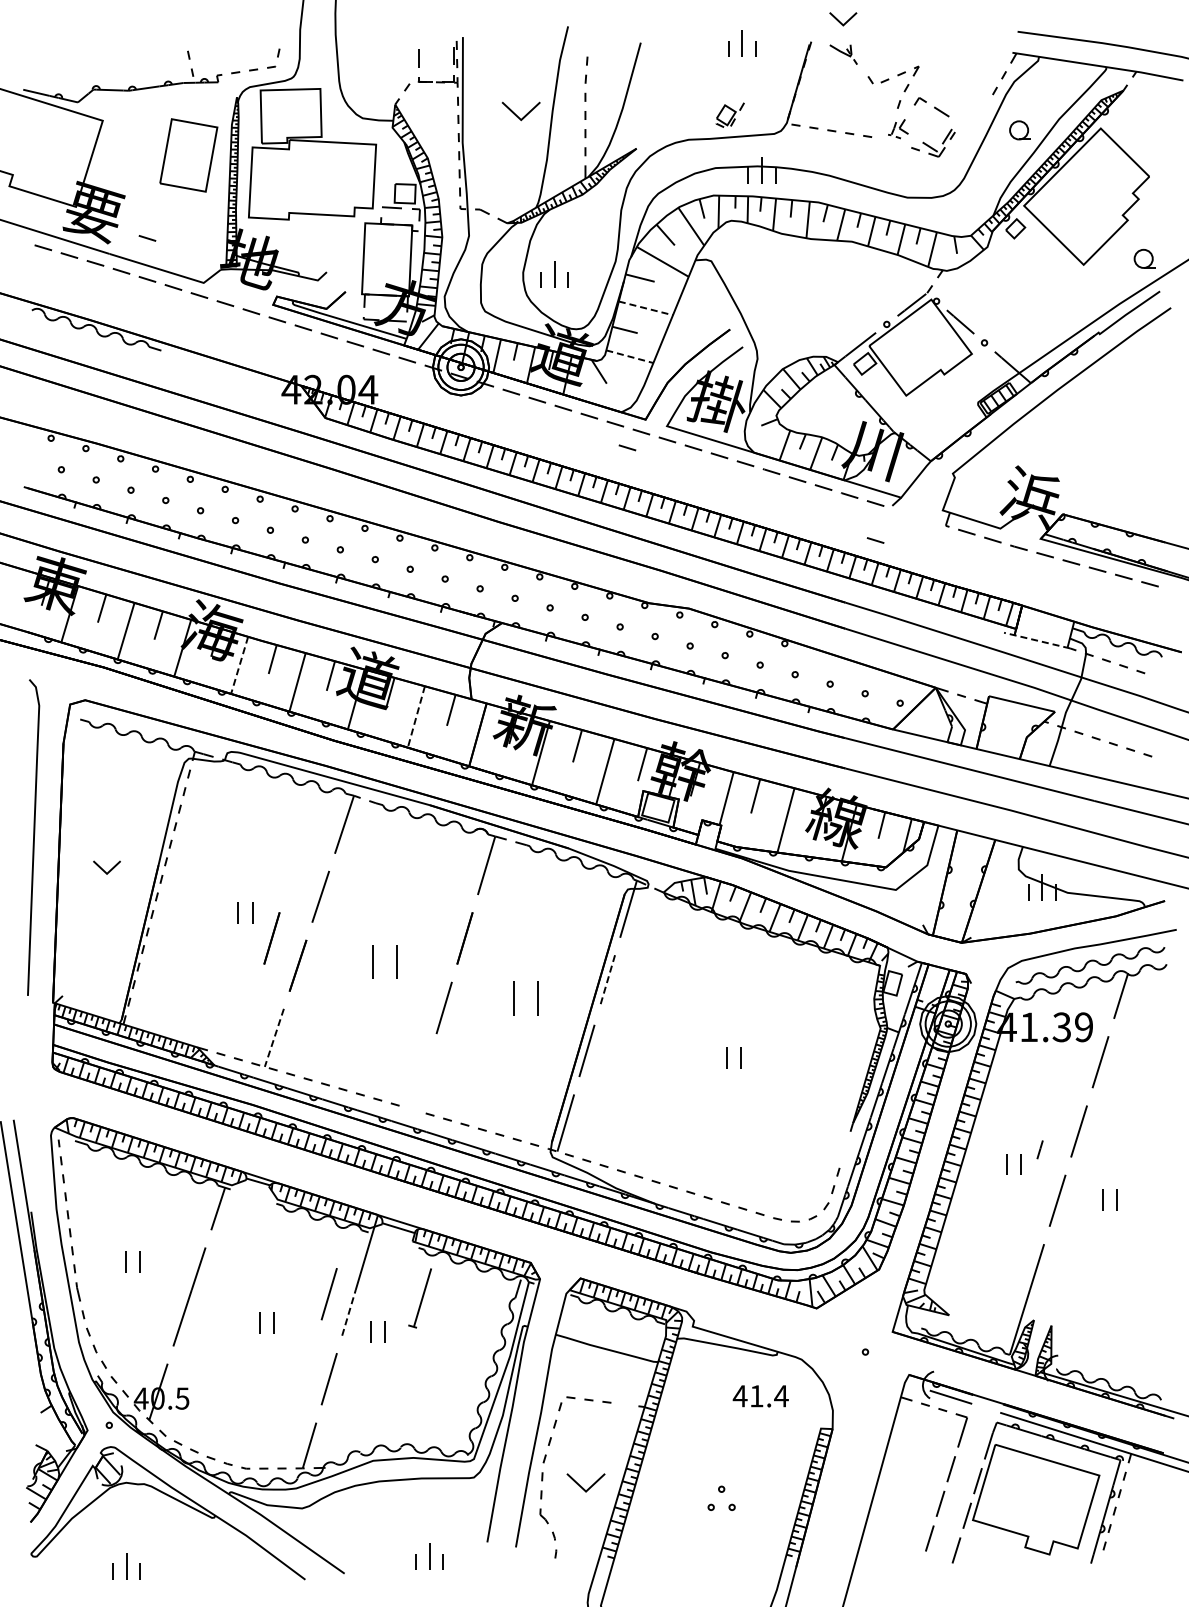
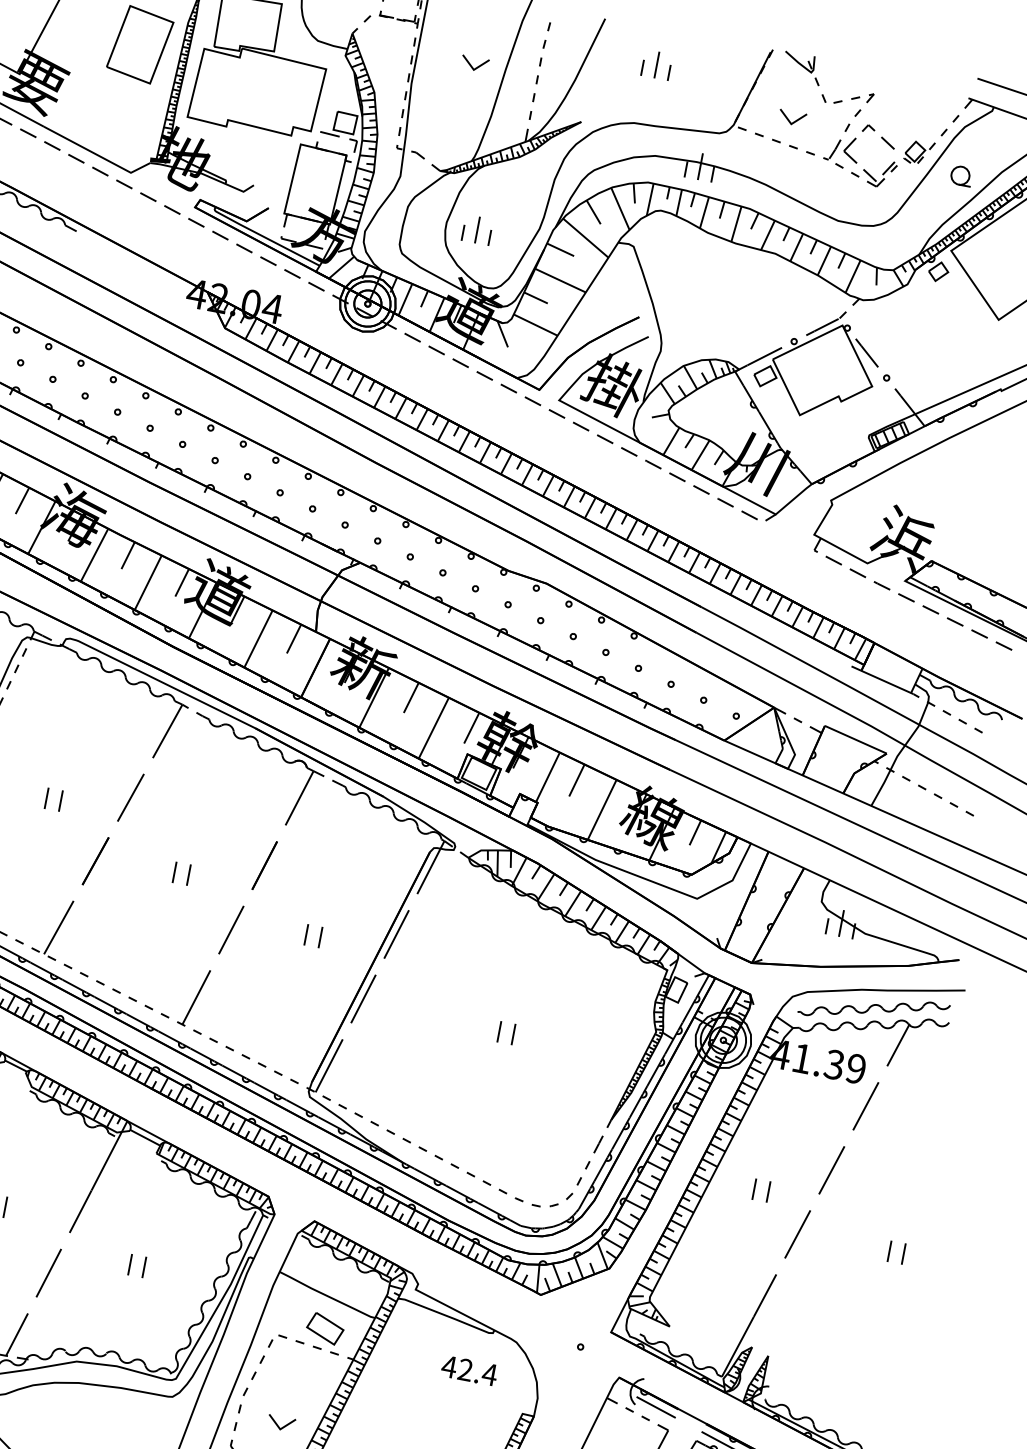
part: (843, 19) -> (792, 118), moved
part: (742, 43) -> (657, 65), moved
part: (843, 54) -> (802, 68), size x1.43
part: (521, 111) -> (475, 63), size x0.71
part: (729, 114) -> (918, 151), moved
part: (898, 128) -> (842, 151), size x1.67
line: (147, 238) -> (84, 118), removed
line: (645, 308) -> (560, 280), dashed -> solid
line: (630, 356) -> (536, 325), dashed -> solid
line: (627, 447) -> (516, 413), removed
line: (875, 540) -> (742, 551), removed
line: (1037, 640) -> (882, 680), dashed -> solid
line: (239, 665) -> (94, 555), dashed -> solid
line: (416, 716) -> (258, 638), dashed -> solid
line: (271, 938) -> (74, 829), removed
part: (384, 961) -> (181, 873), size x0.62
line: (607, 981) -> (396, 934), dashed -> solid
part: (525, 998) -> (312, 935), size x0.62
line: (274, 1037) -> (59, 927), dashed -> solid
line: (1039, 1149) -> (597, 1144), moved
part: (1109, 1199) -> (896, 1251), moved
line: (328, 1294) -> (63, 1189), removed
part: (419, 1298) -> (193, 997), moved
line: (348, 1312) -> (80, 1211), dashed -> solid
part: (377, 1331) -> (137, 1265), moved
part: (611, 1386) -> (324, 1333), added
text: (756, 1396) -> (465, 1370), 41.4 -> 42.4
part: (585, 1483) -> (280, 1423), size x0.71

